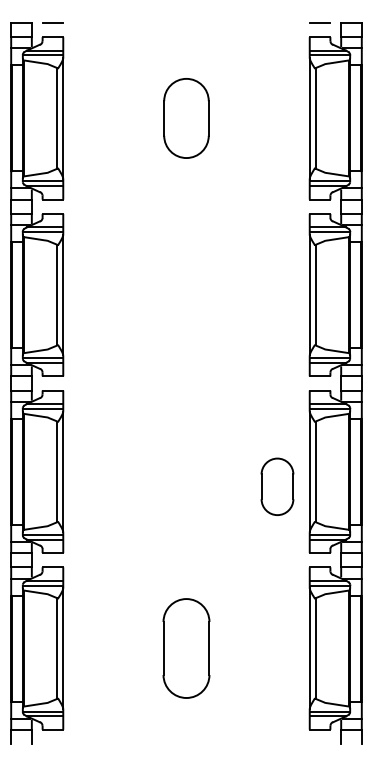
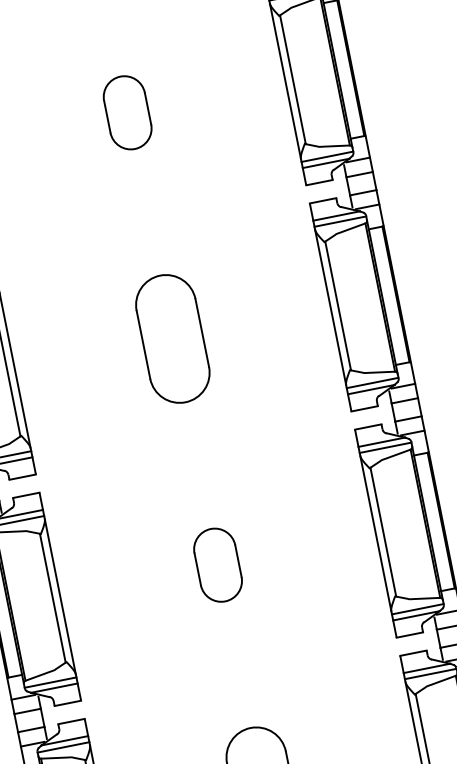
part: (186, 118) -> (127, 112), size x0.71
part: (186, 294) -> (172, 338), added
part: (277, 486) -> (217, 564), moved

